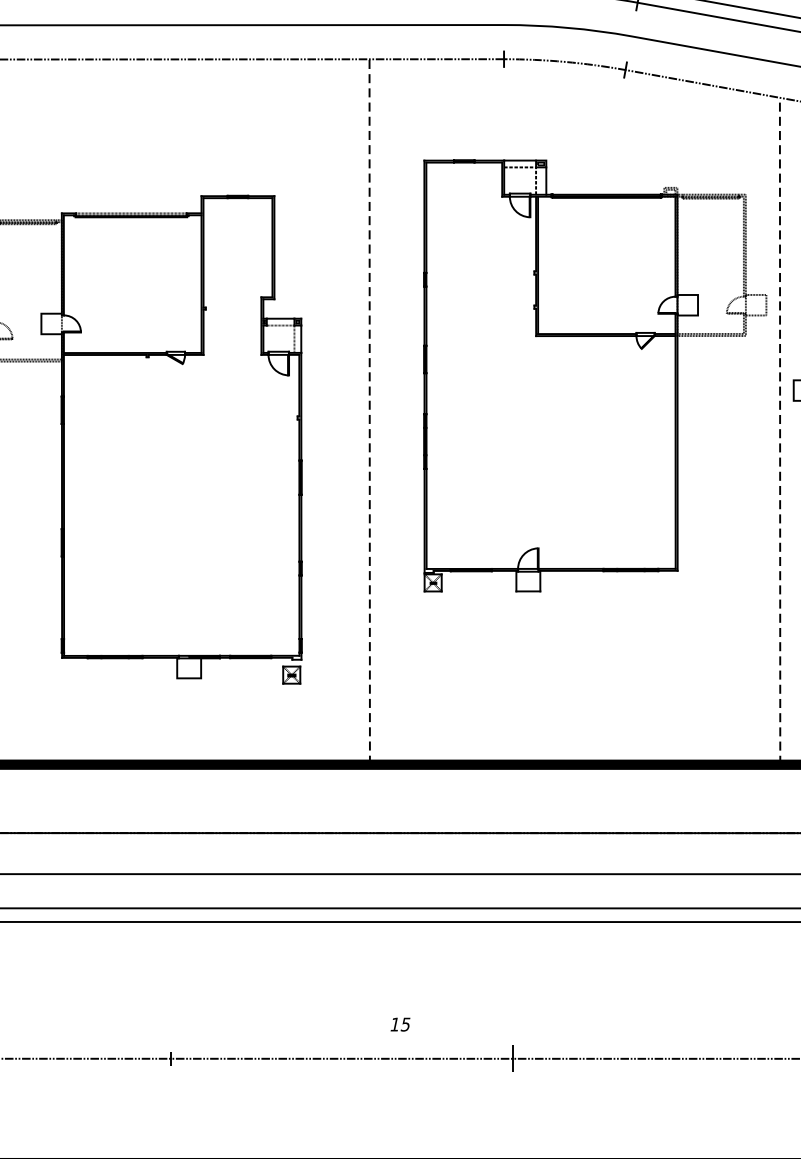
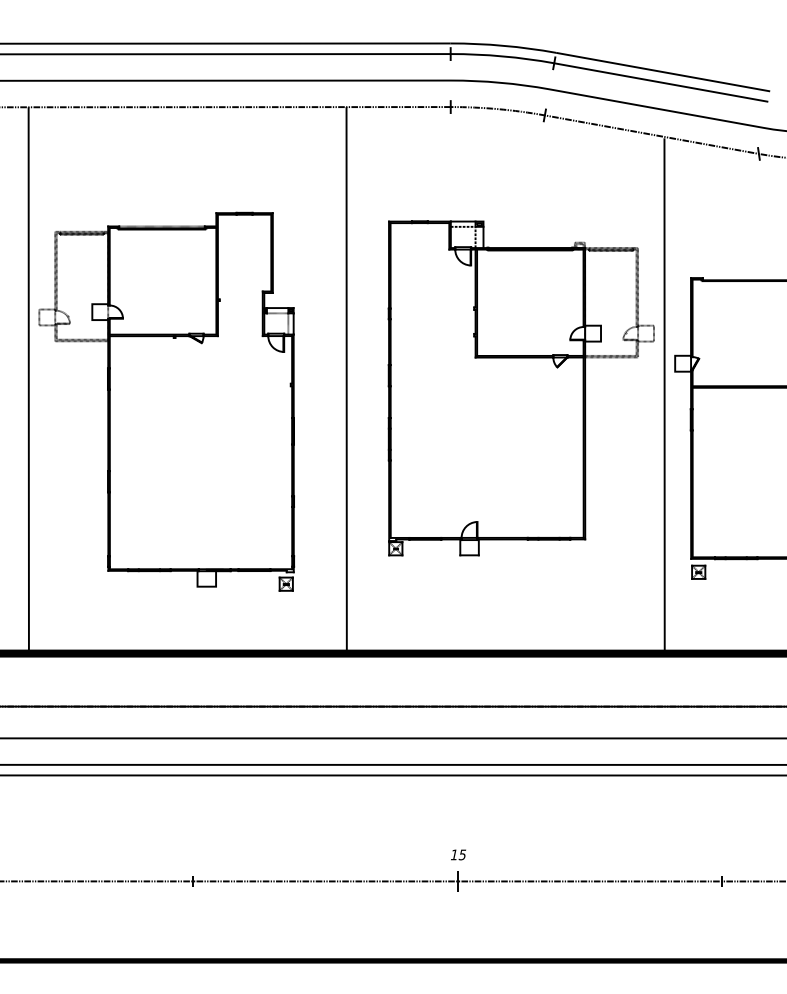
part: (594, 376) -> (520, 388), moved
line: (369, 410) -> (346, 379), dashed -> solid
line: (779, 431) -> (664, 395), dashed -> solid
text: (400, 1024) -> (458, 854), moved

